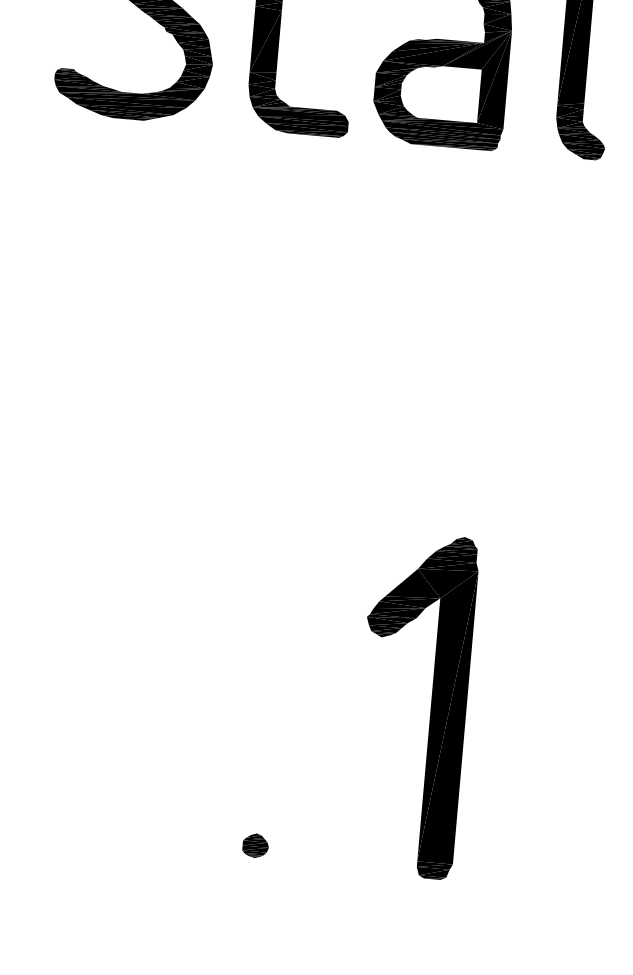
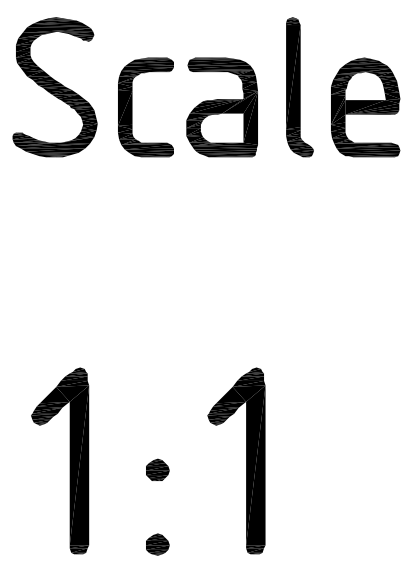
part: (107, 677) -> (69, 460), added
part: (267, 708) -> (157, 469), added
part: (255, 845) -> (157, 544), size x1.67

